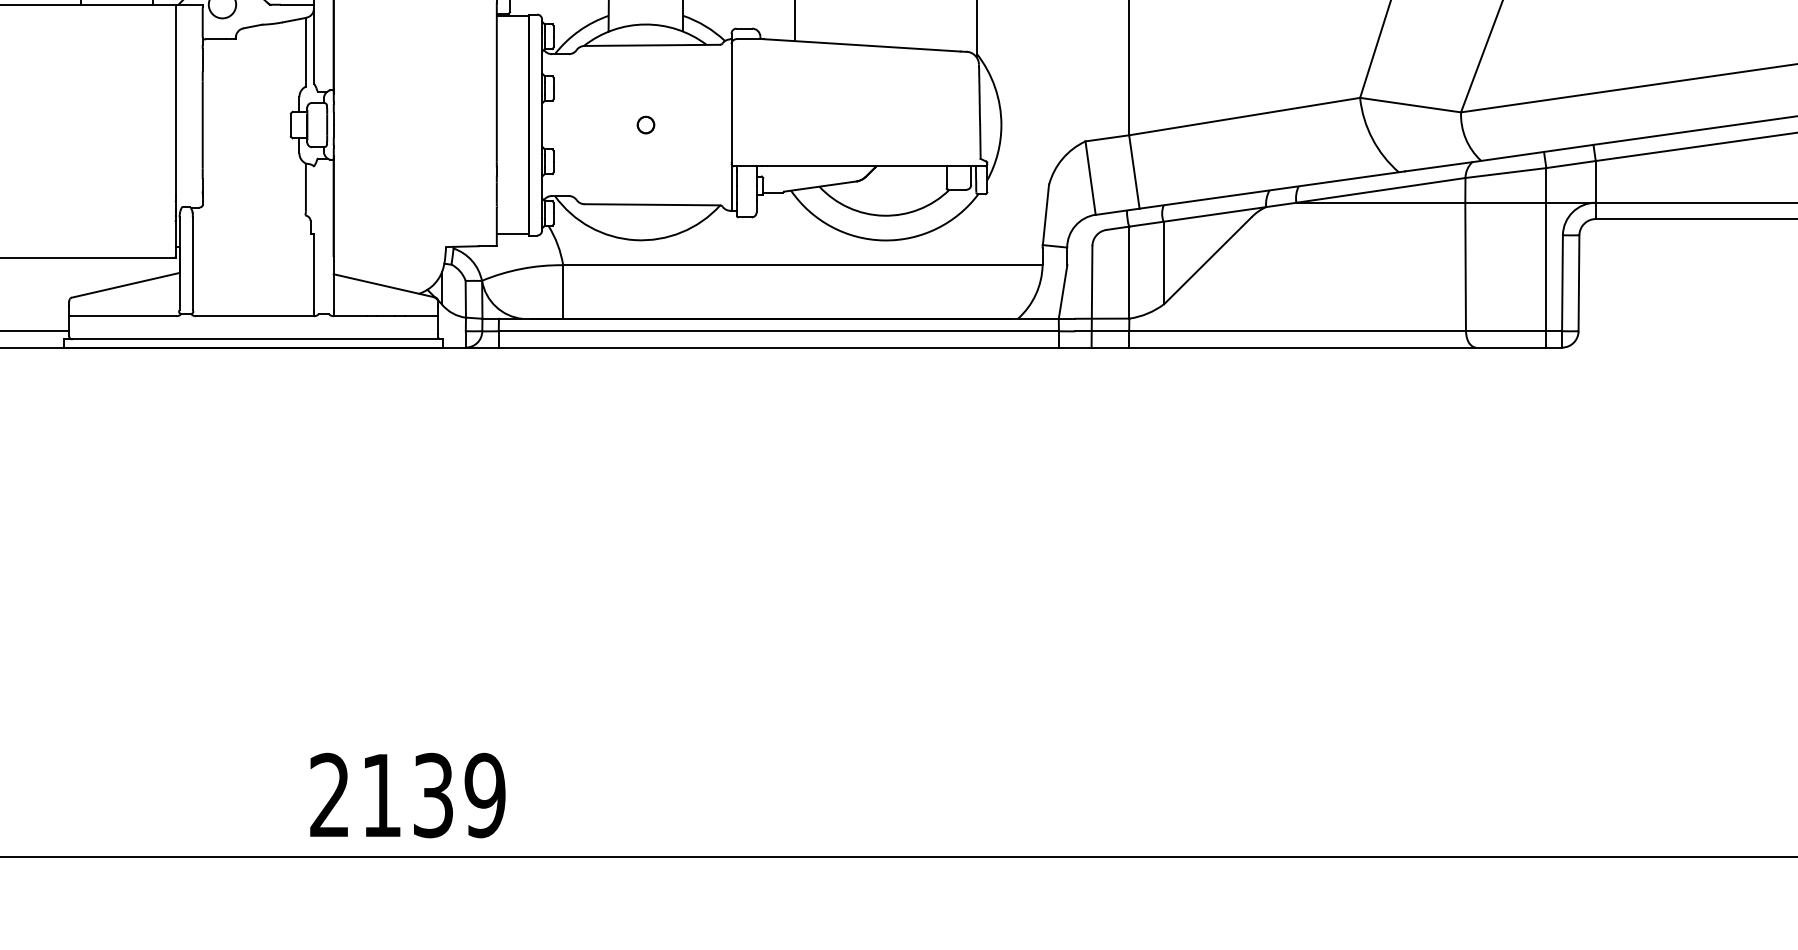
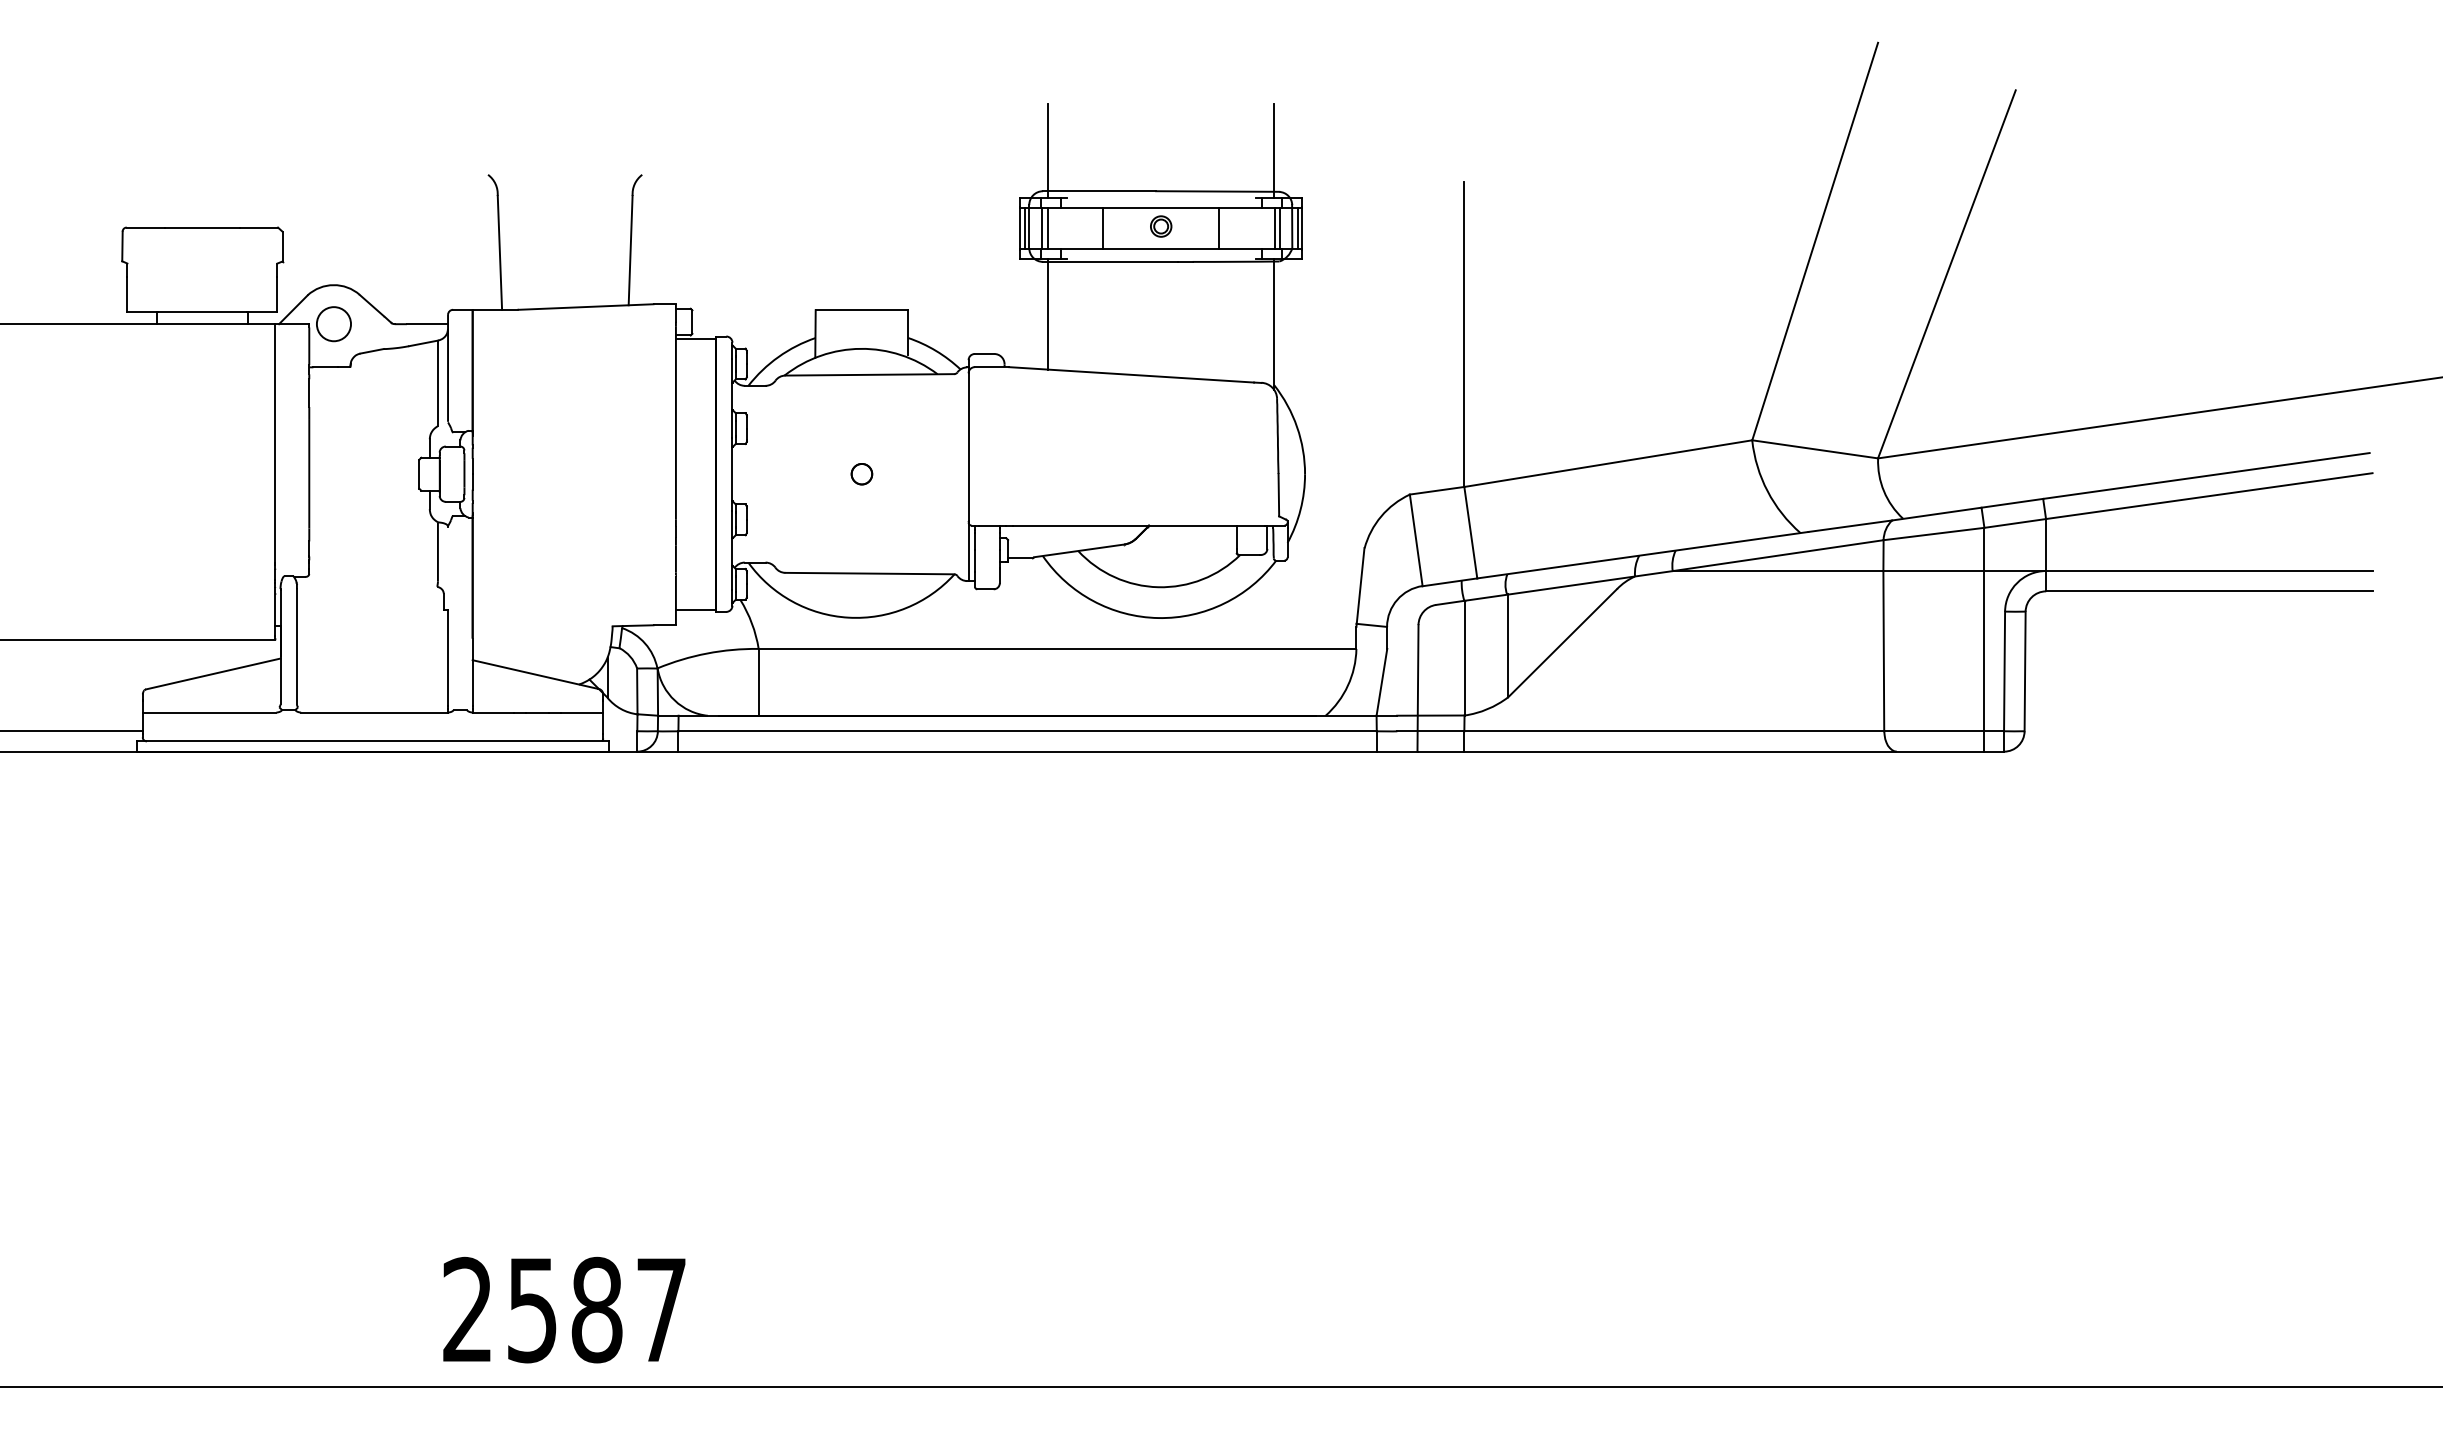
text: (433, 795) -> (597, 1309), 2139 -> 2587

